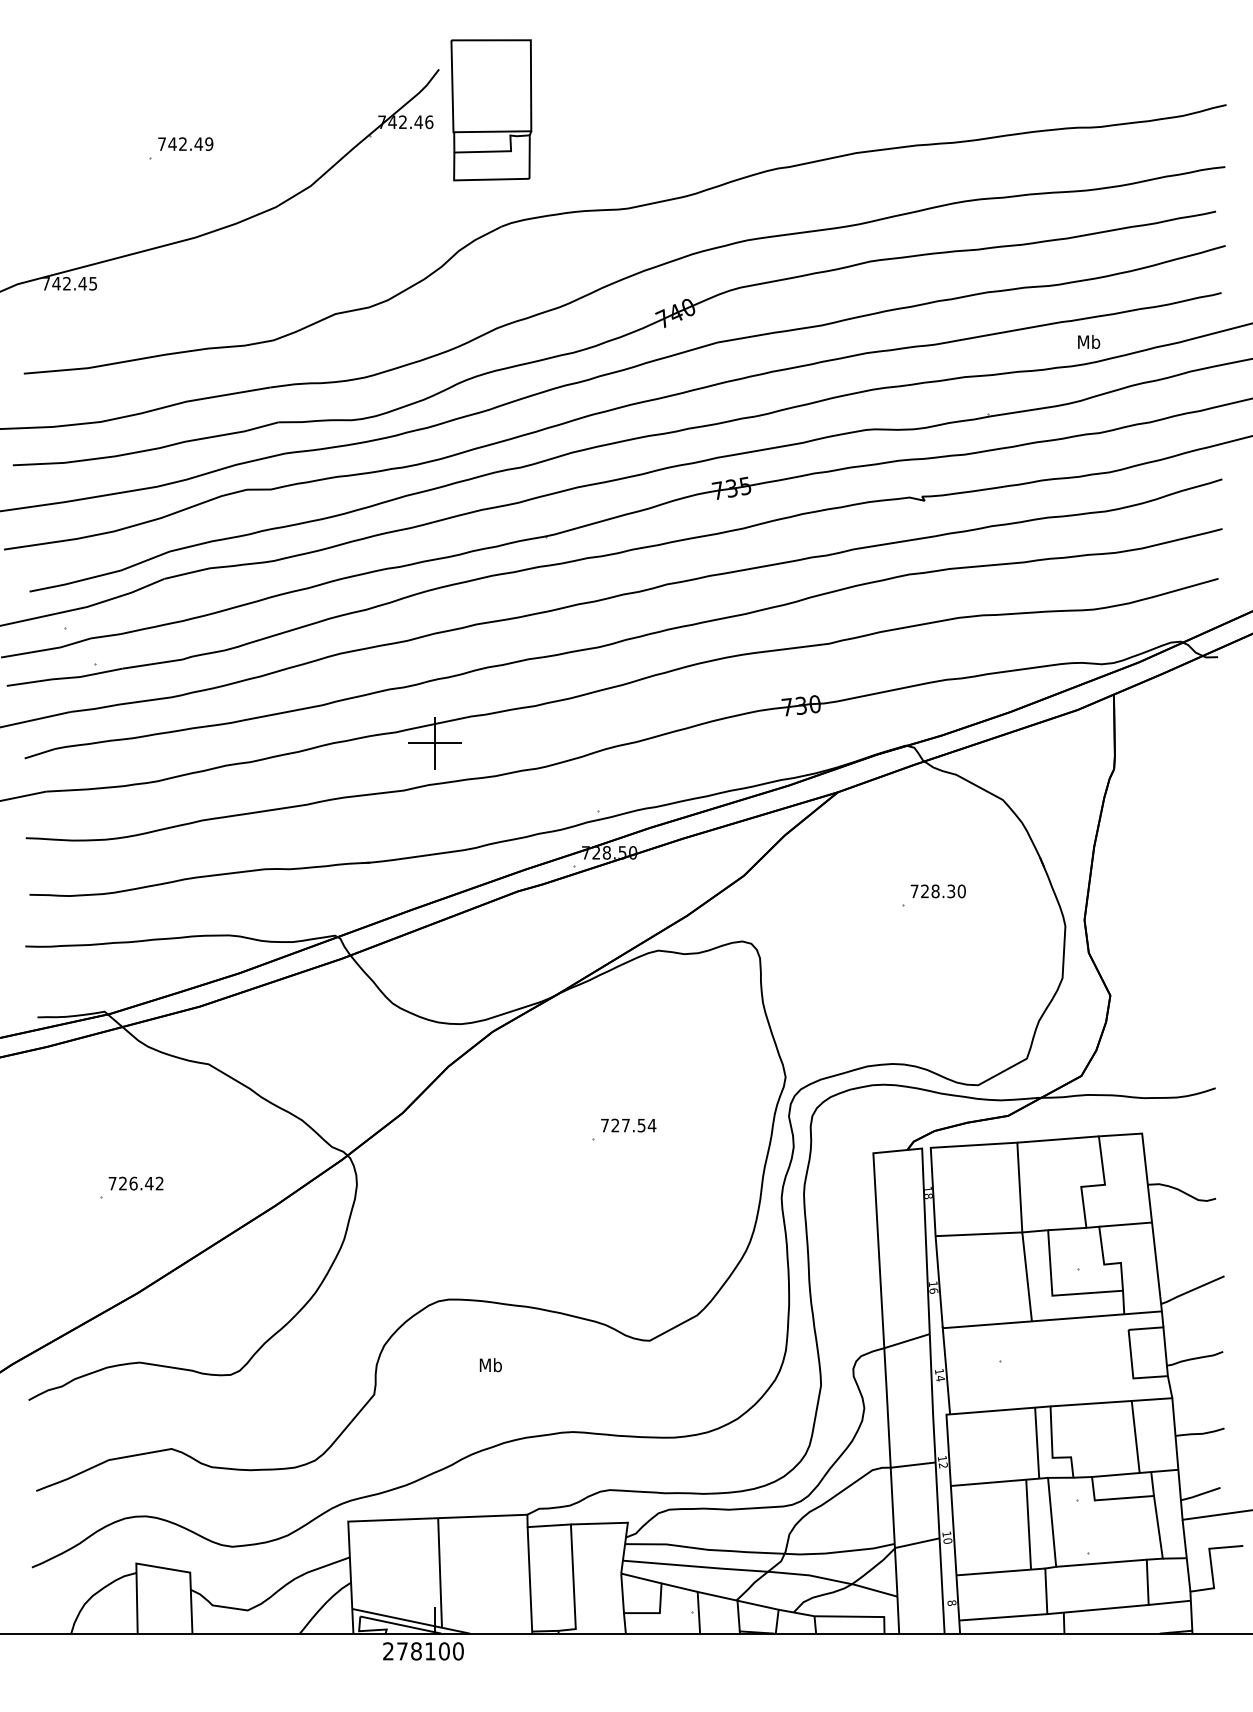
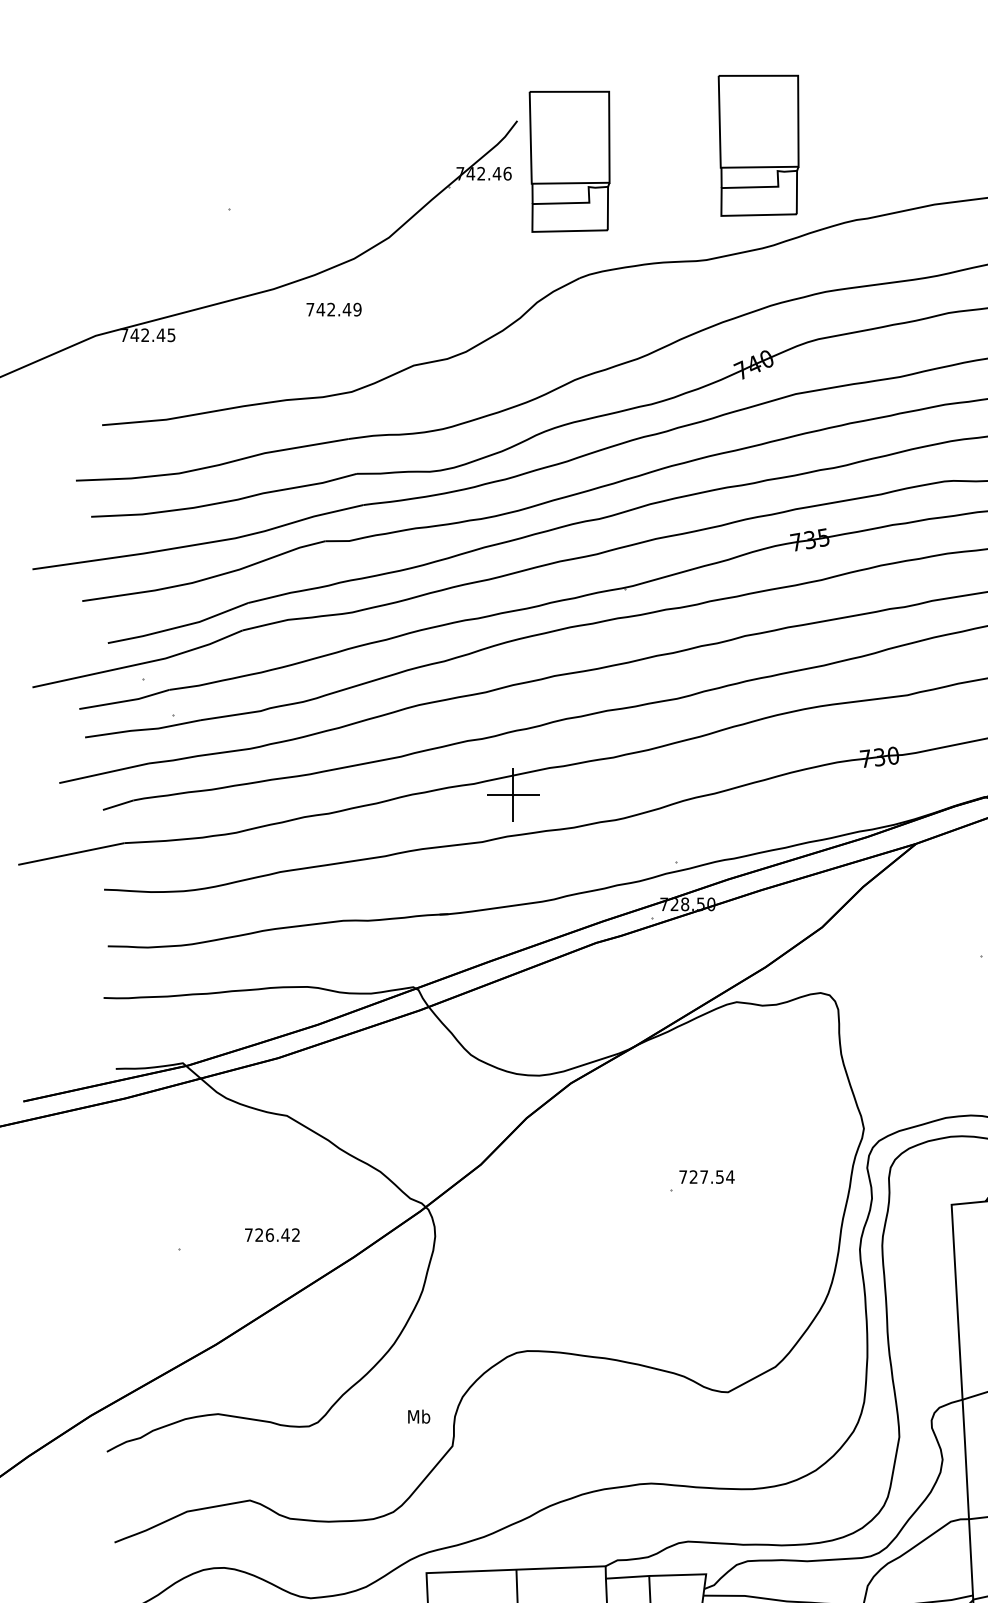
part: (680, 94) -> (758, 146), added
text: (185, 143) -> (333, 309), moved
text: (135, 1183) -> (271, 1235), moved
text: (490, 1365) -> (418, 1417), moved

